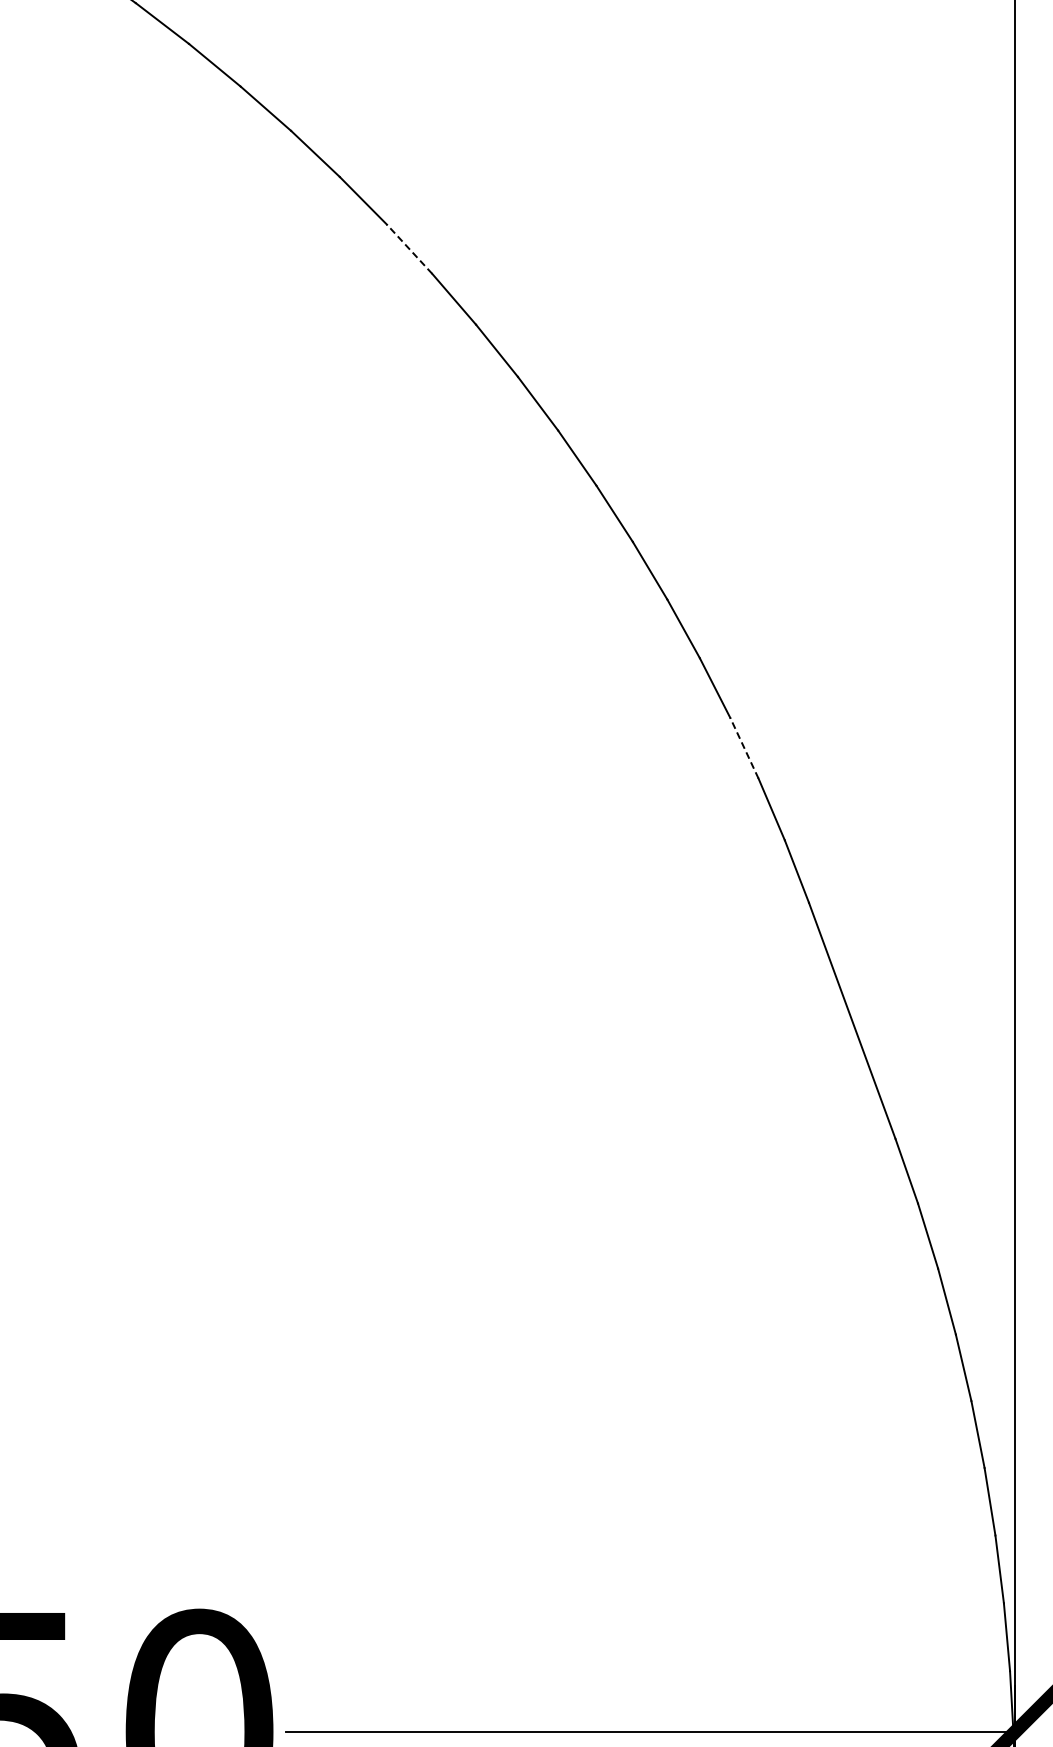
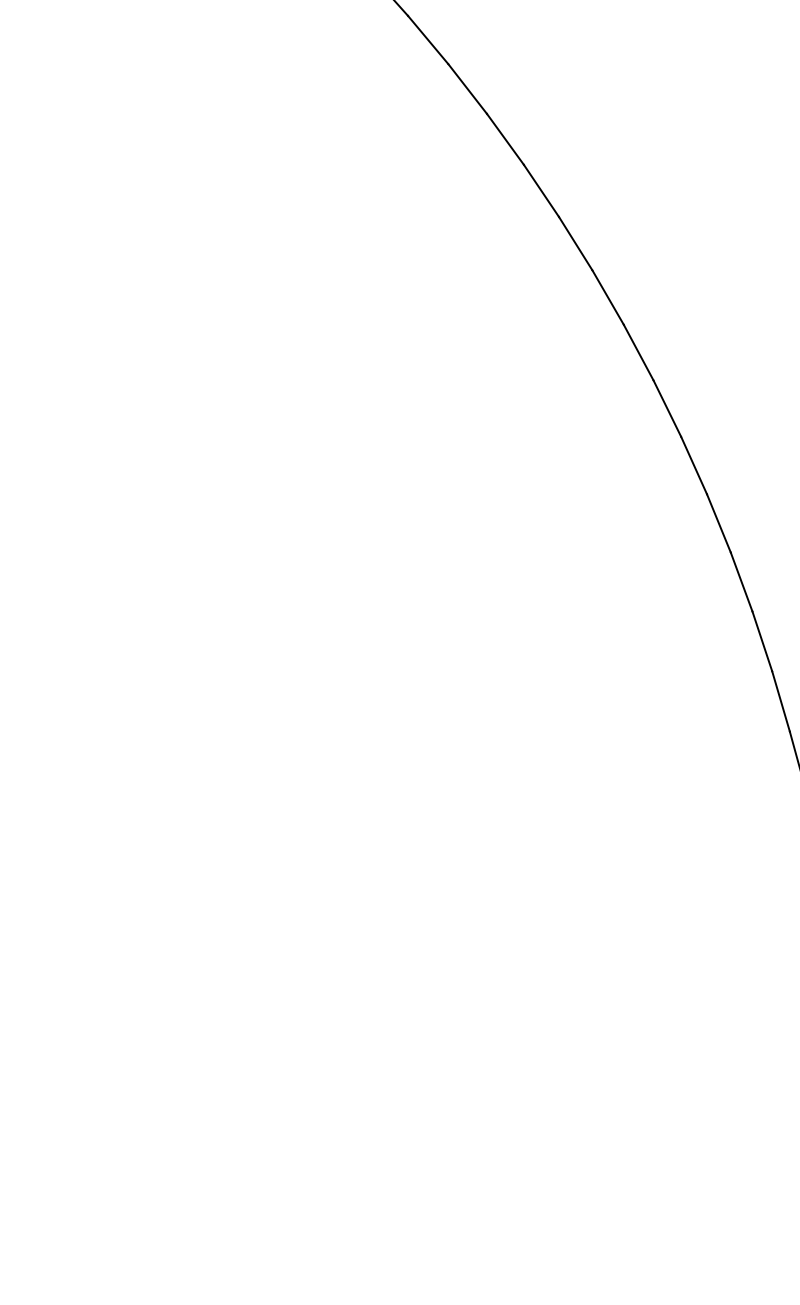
line: (409, 249) -> (467, 89), dashed -> solid
line: (744, 748) -> (741, 582), dashed -> solid

